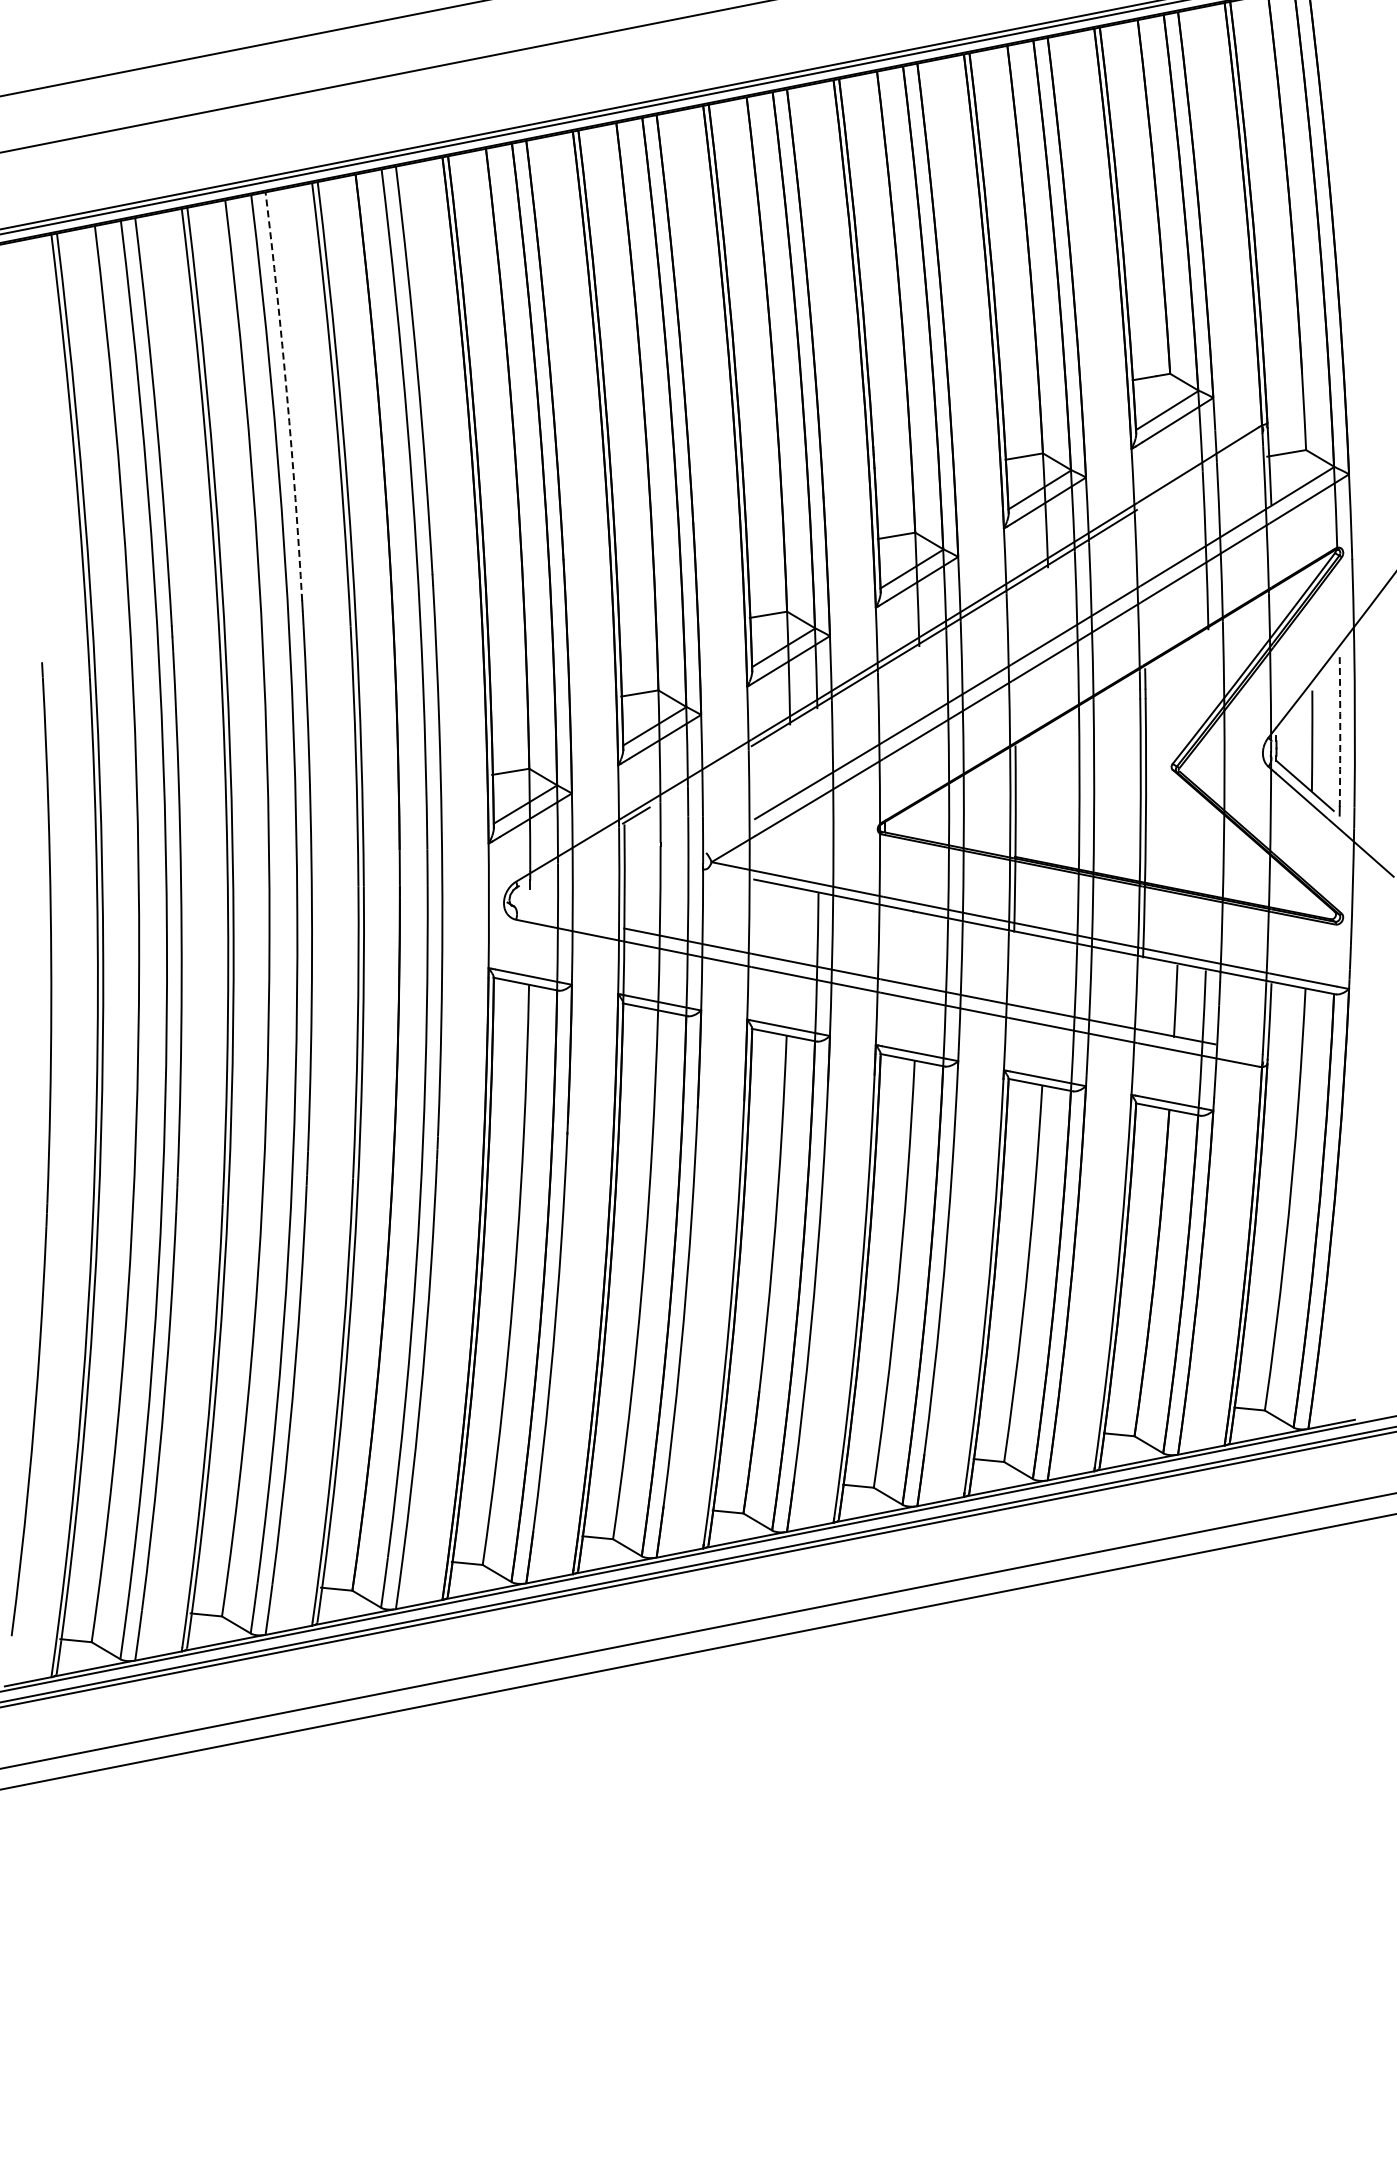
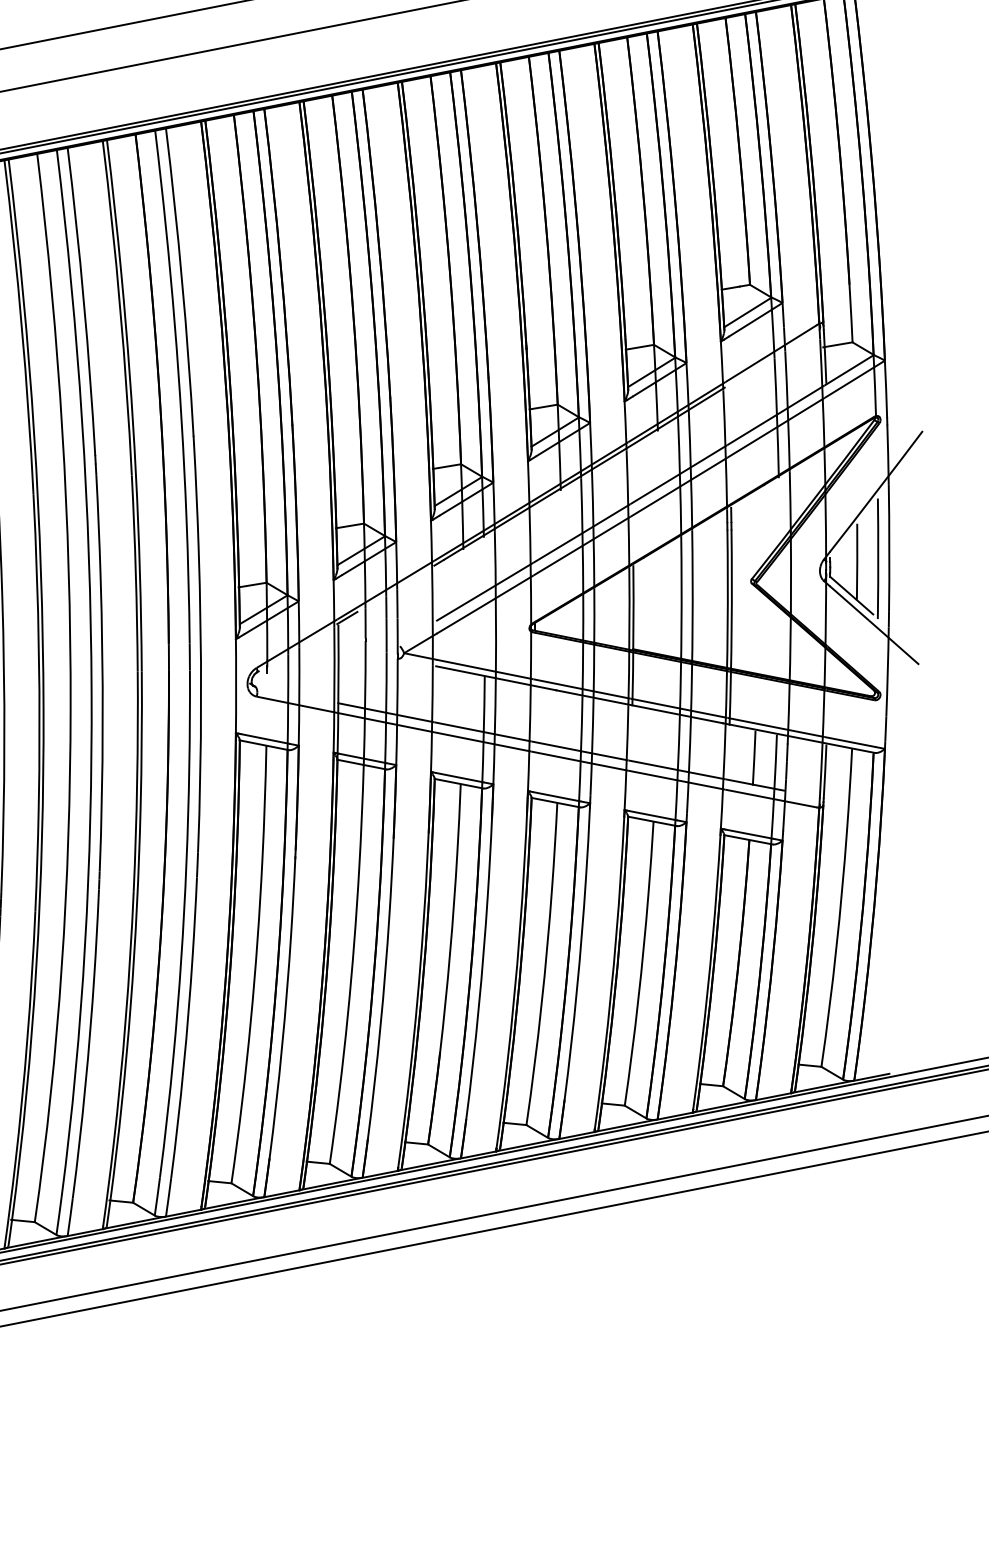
arc: (287, 396) -> (84, 301), dashed -> solid
arc: (1340, 732) -> (878, 555), dashed -> solid

